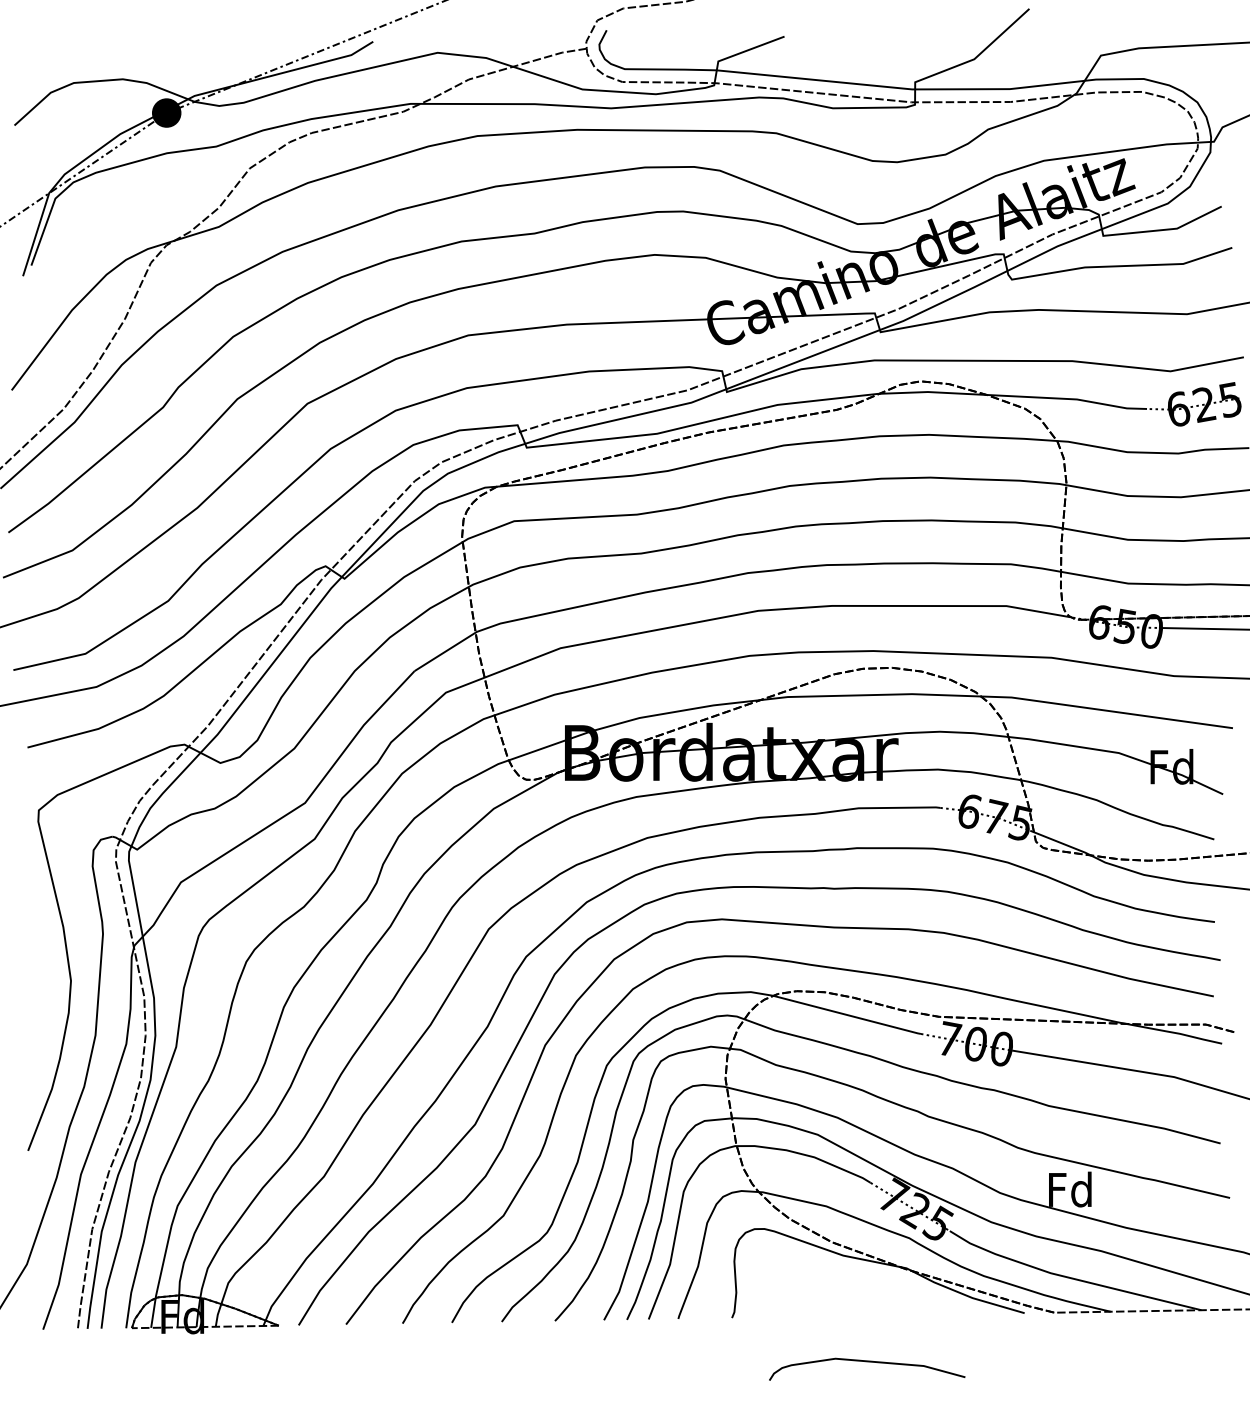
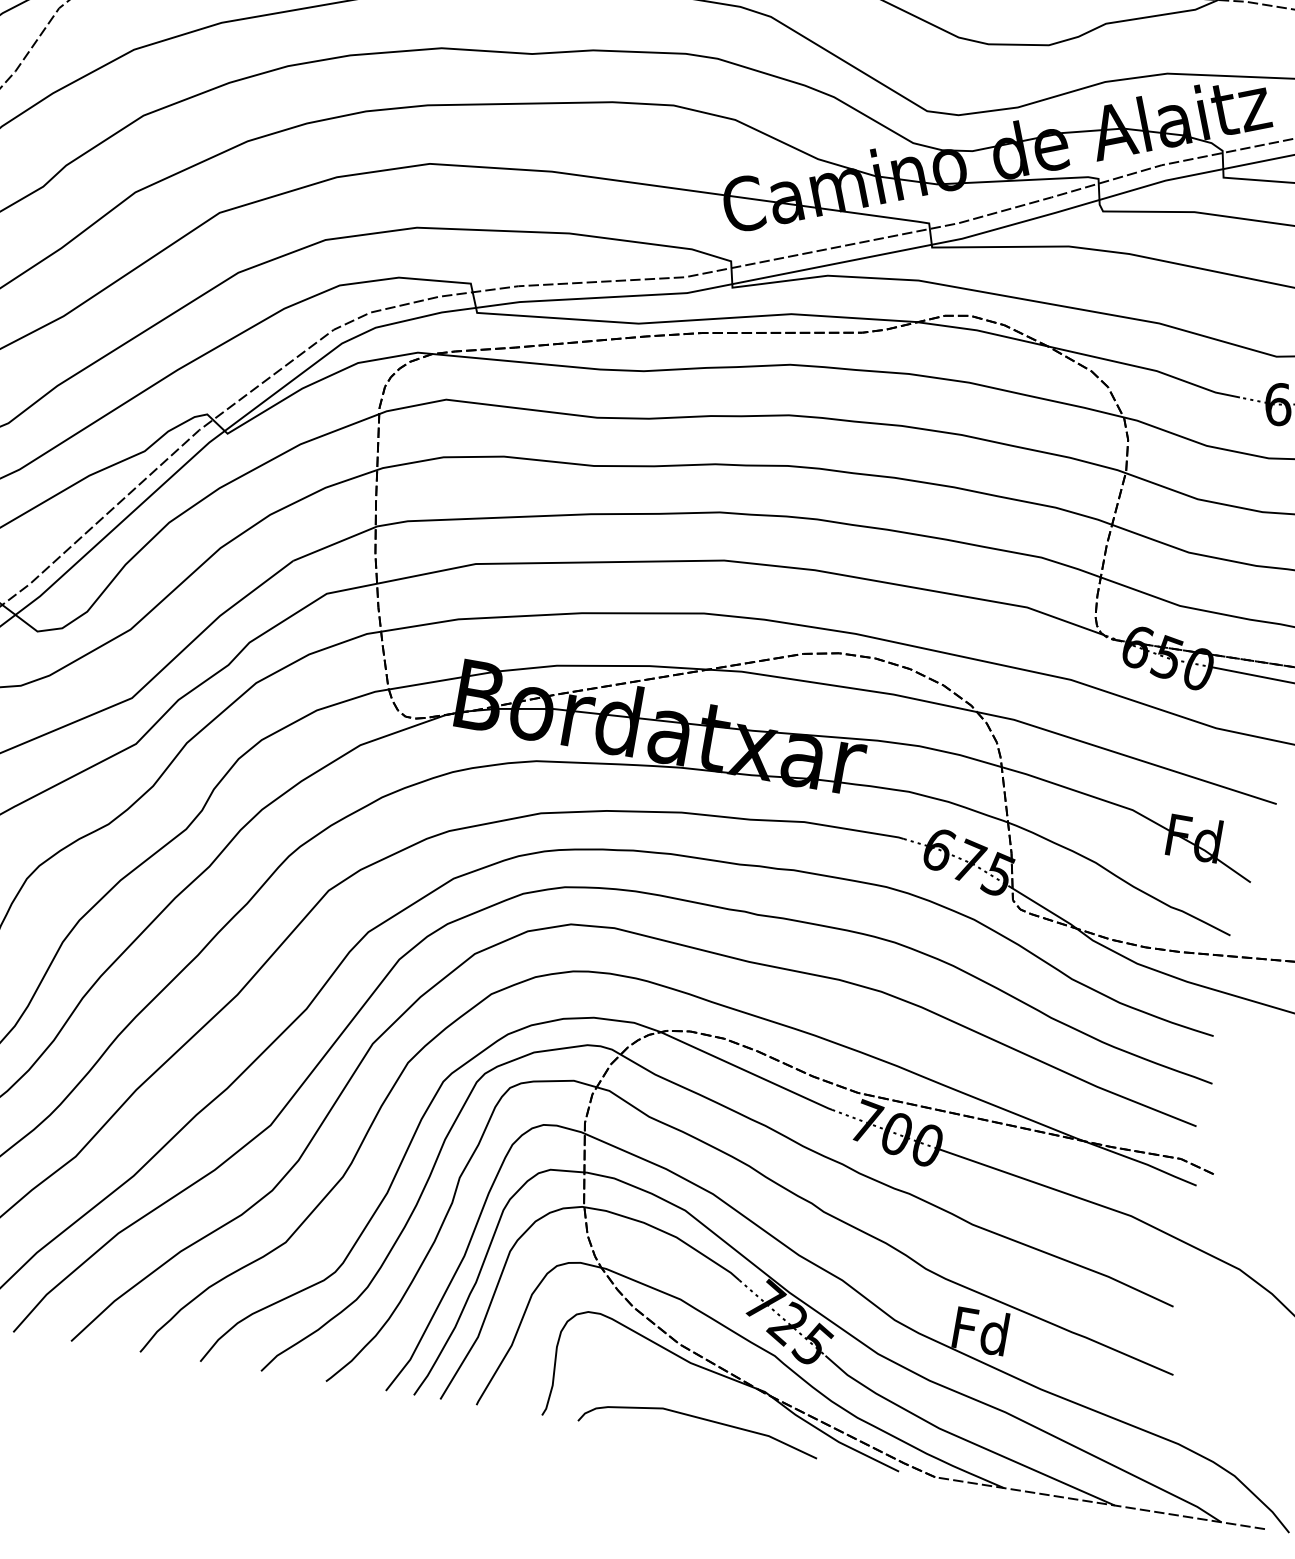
curve: (867, 1362) -> (701, 1419), moved

